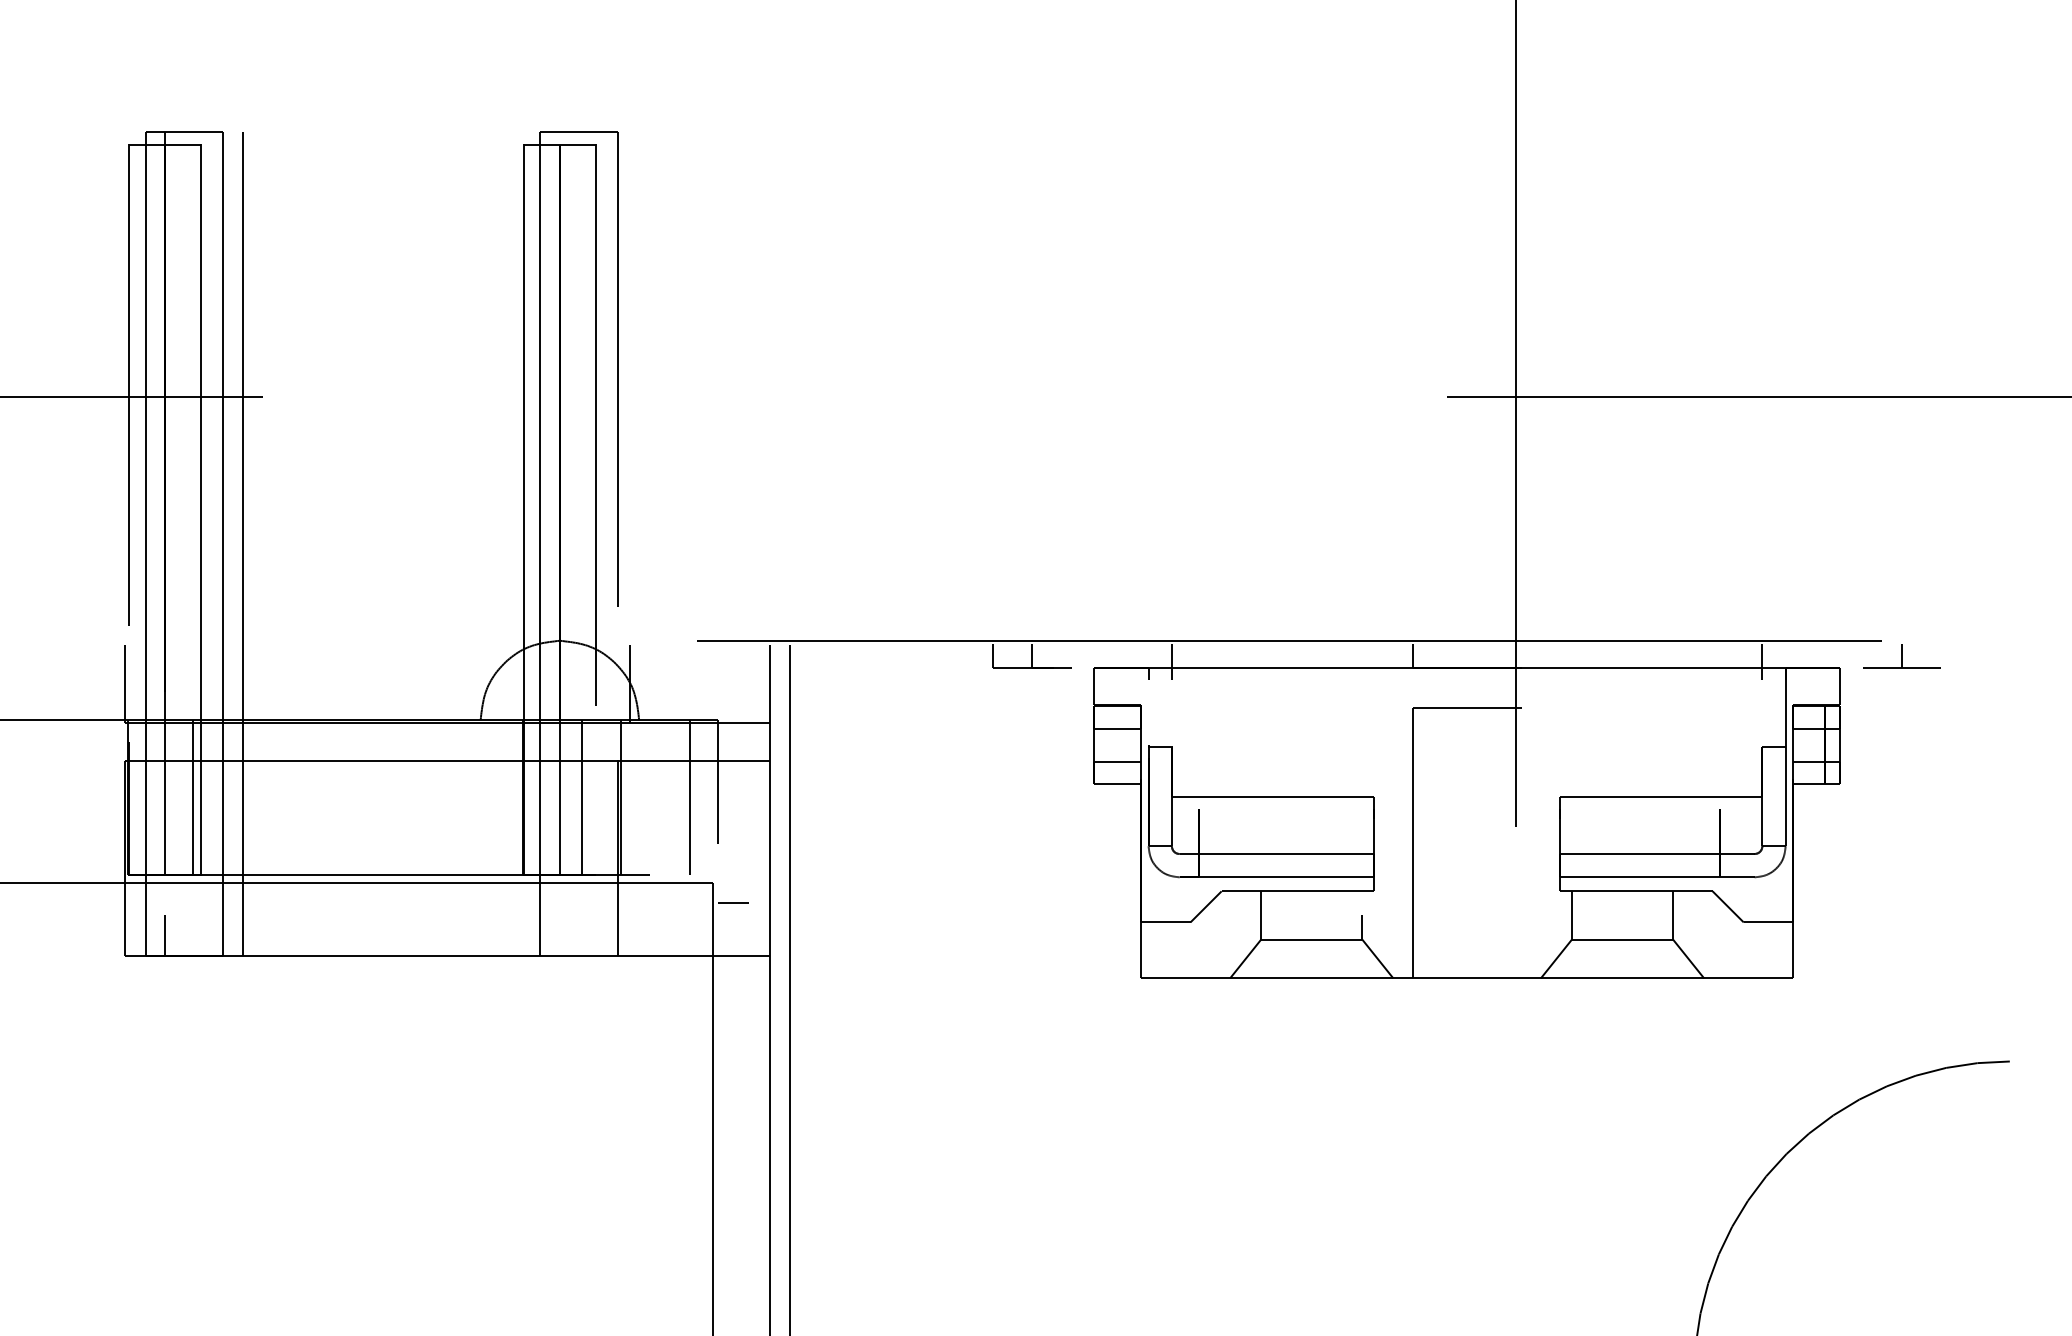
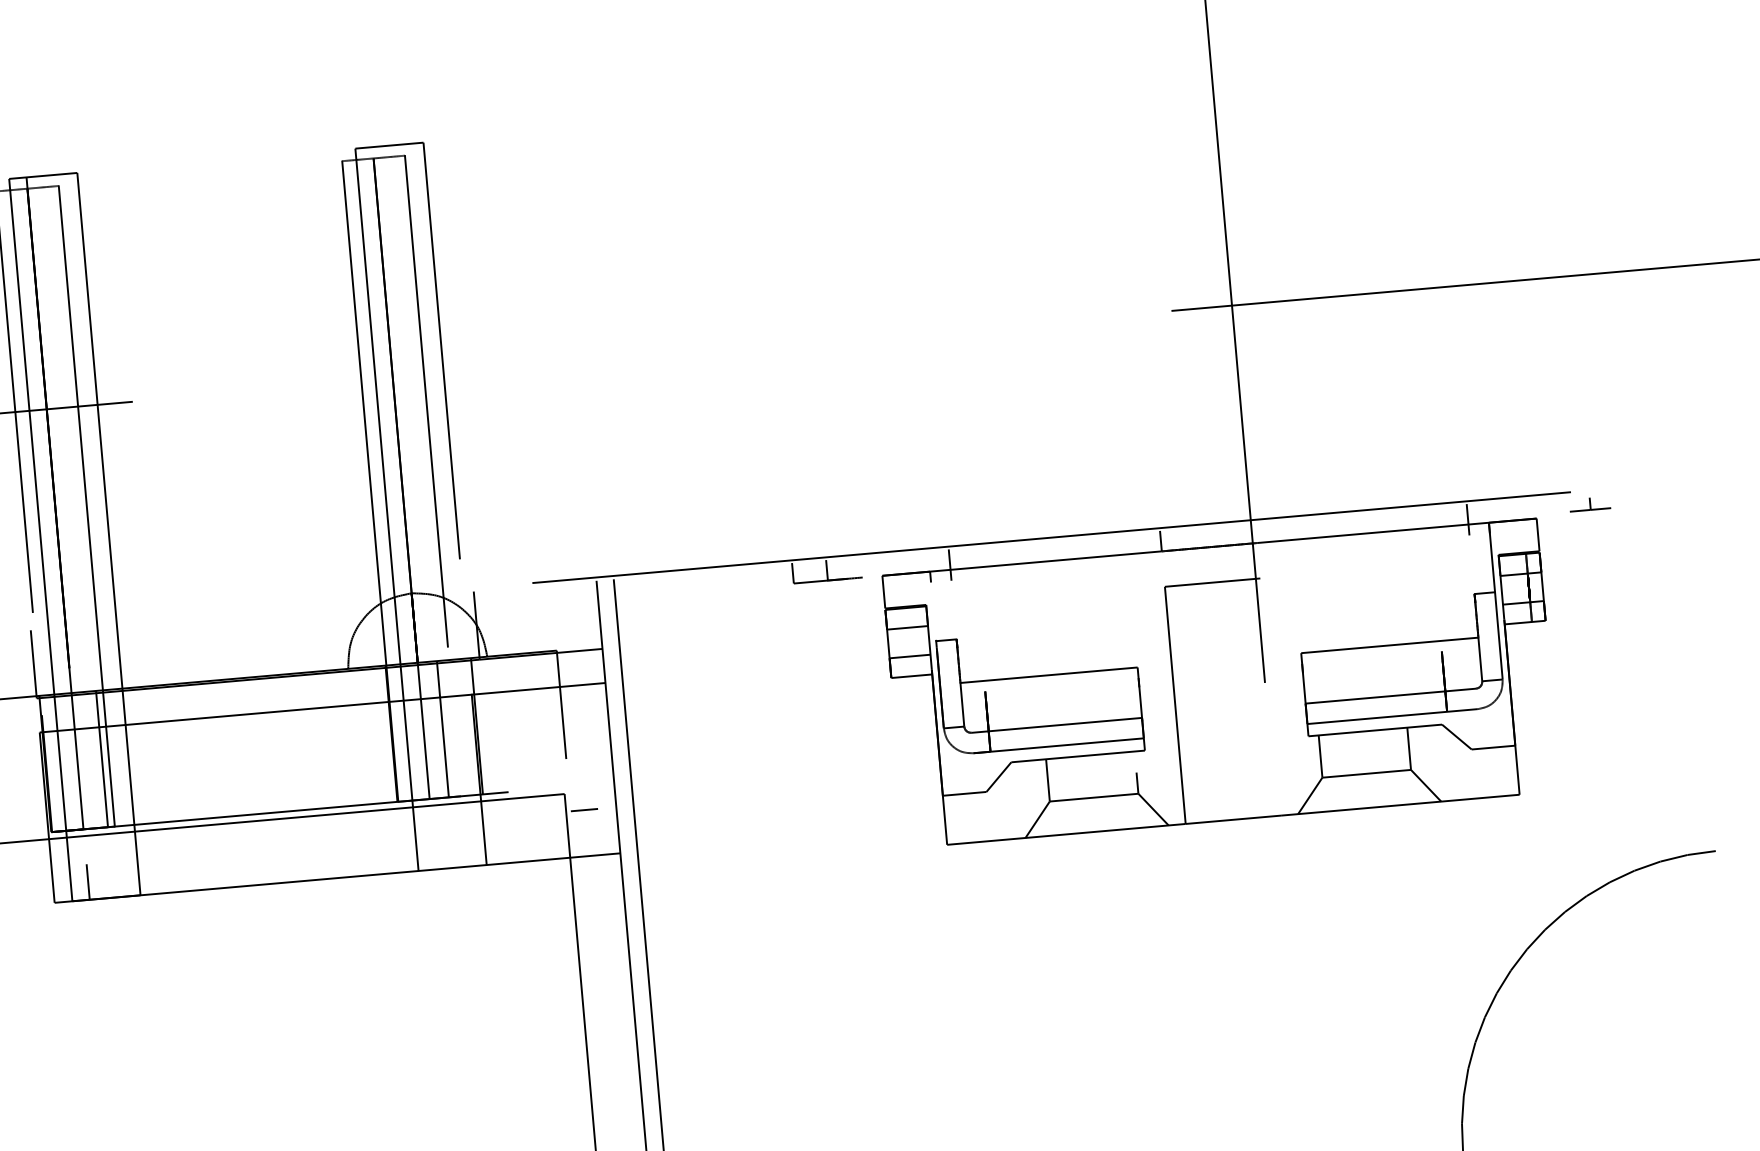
line: (242, 543) -> (125, 532), removed
part: (1901, 656) -> (1589, 504), size x0.6
line: (689, 797) -> (537, 720), removed

